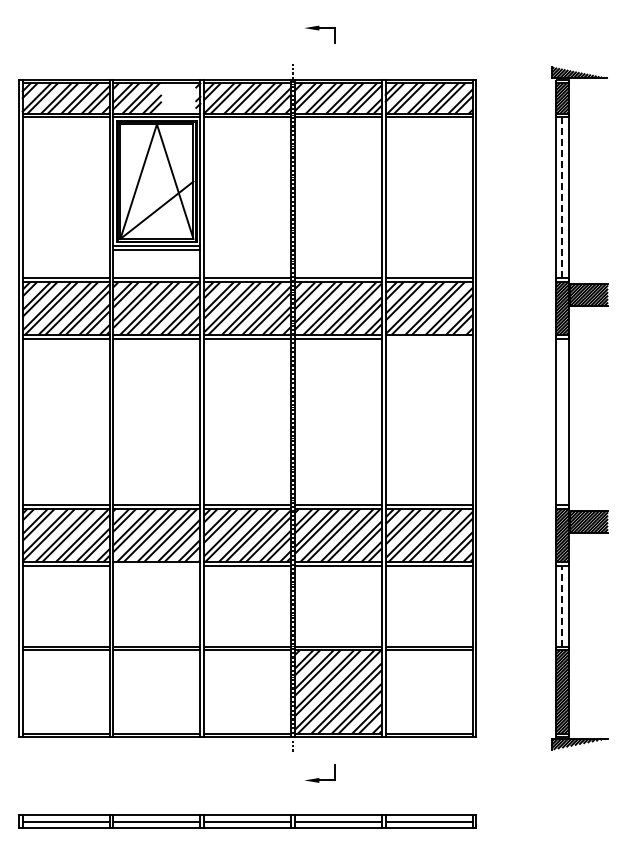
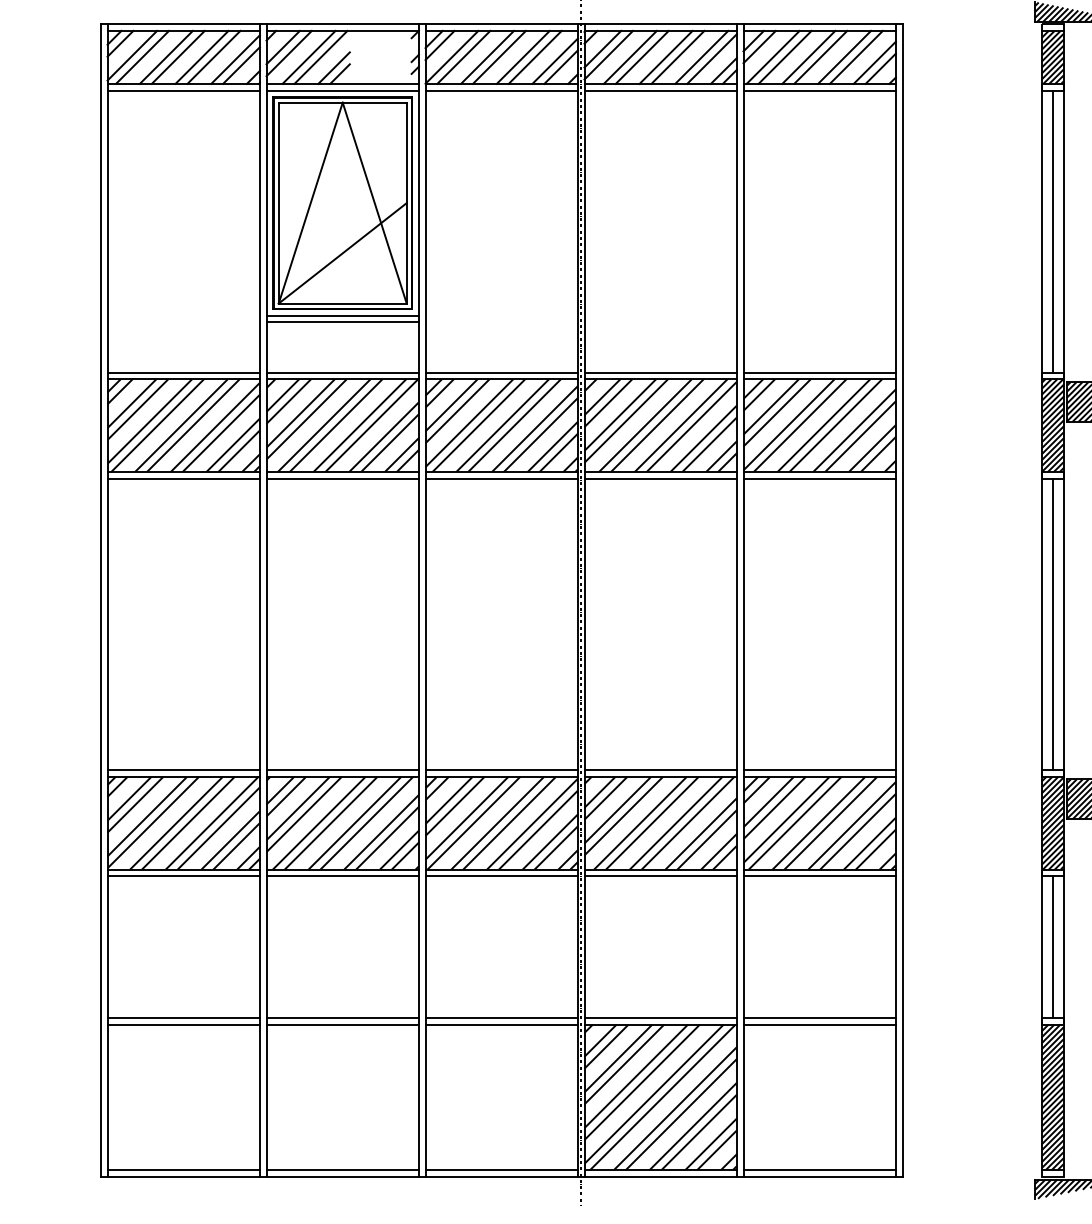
line: (562, 197) -> (1053, 230), dashed -> solid
line: (428, 338) -> (818, 477), added
line: (562, 421) -> (1053, 623), added
line: (156, 565) -> (341, 875), added
line: (562, 605) -> (1053, 945), dashed -> solid

